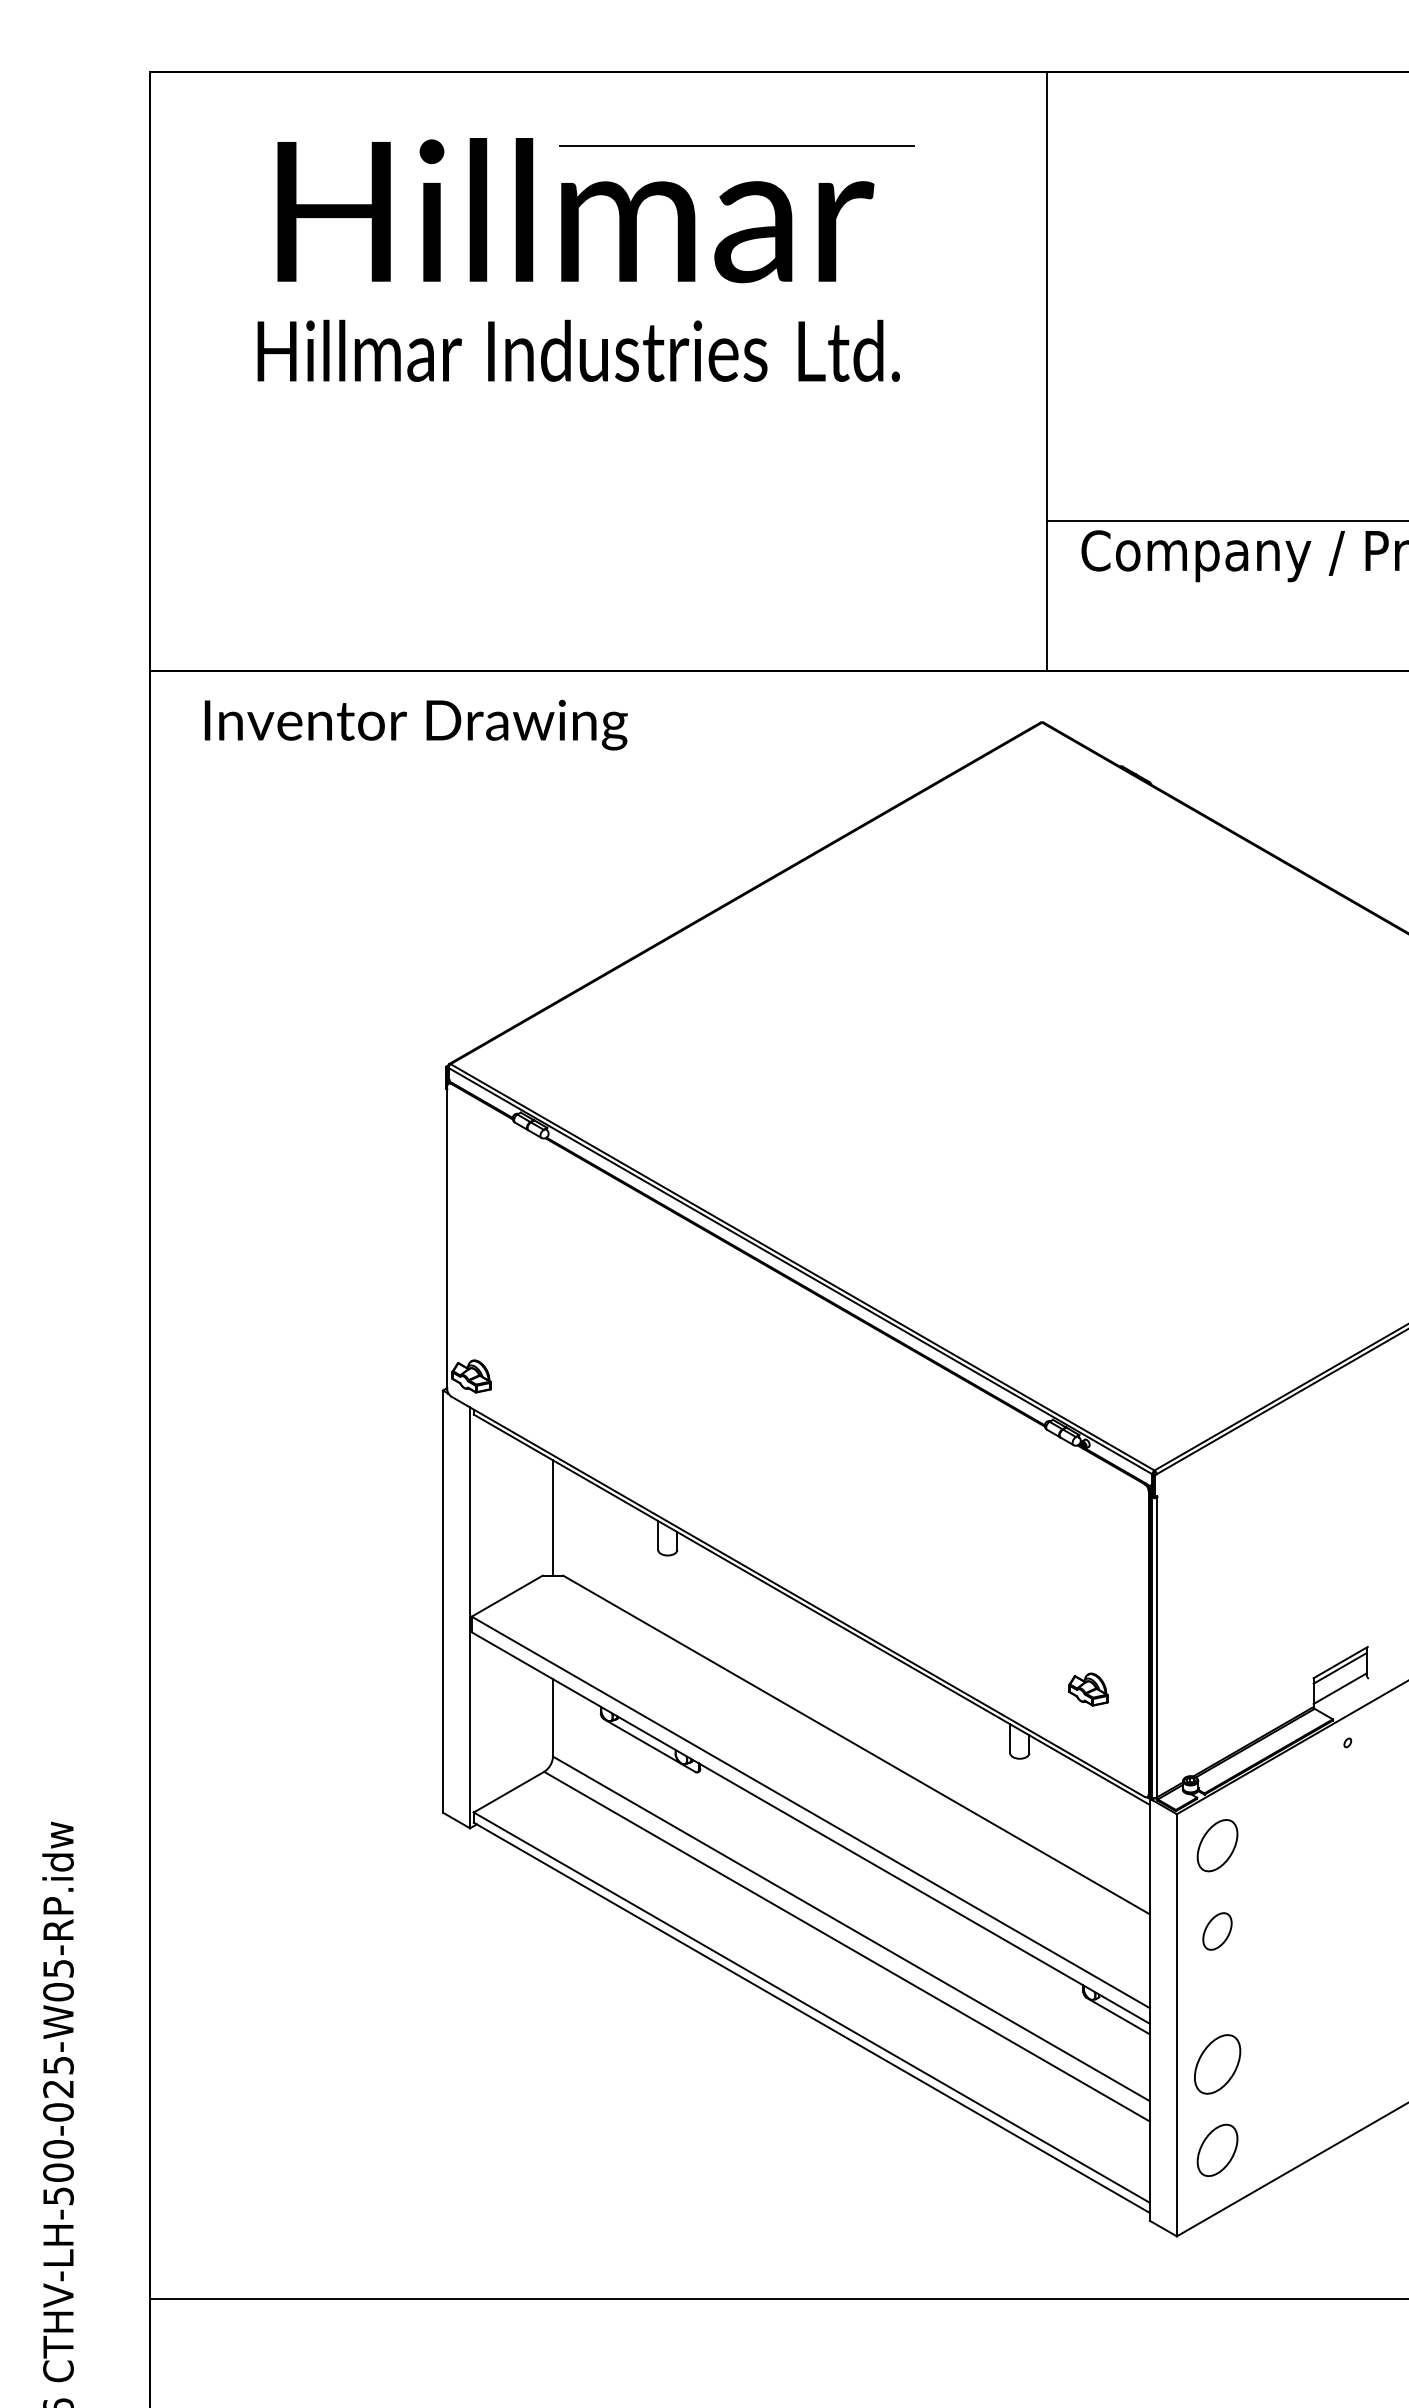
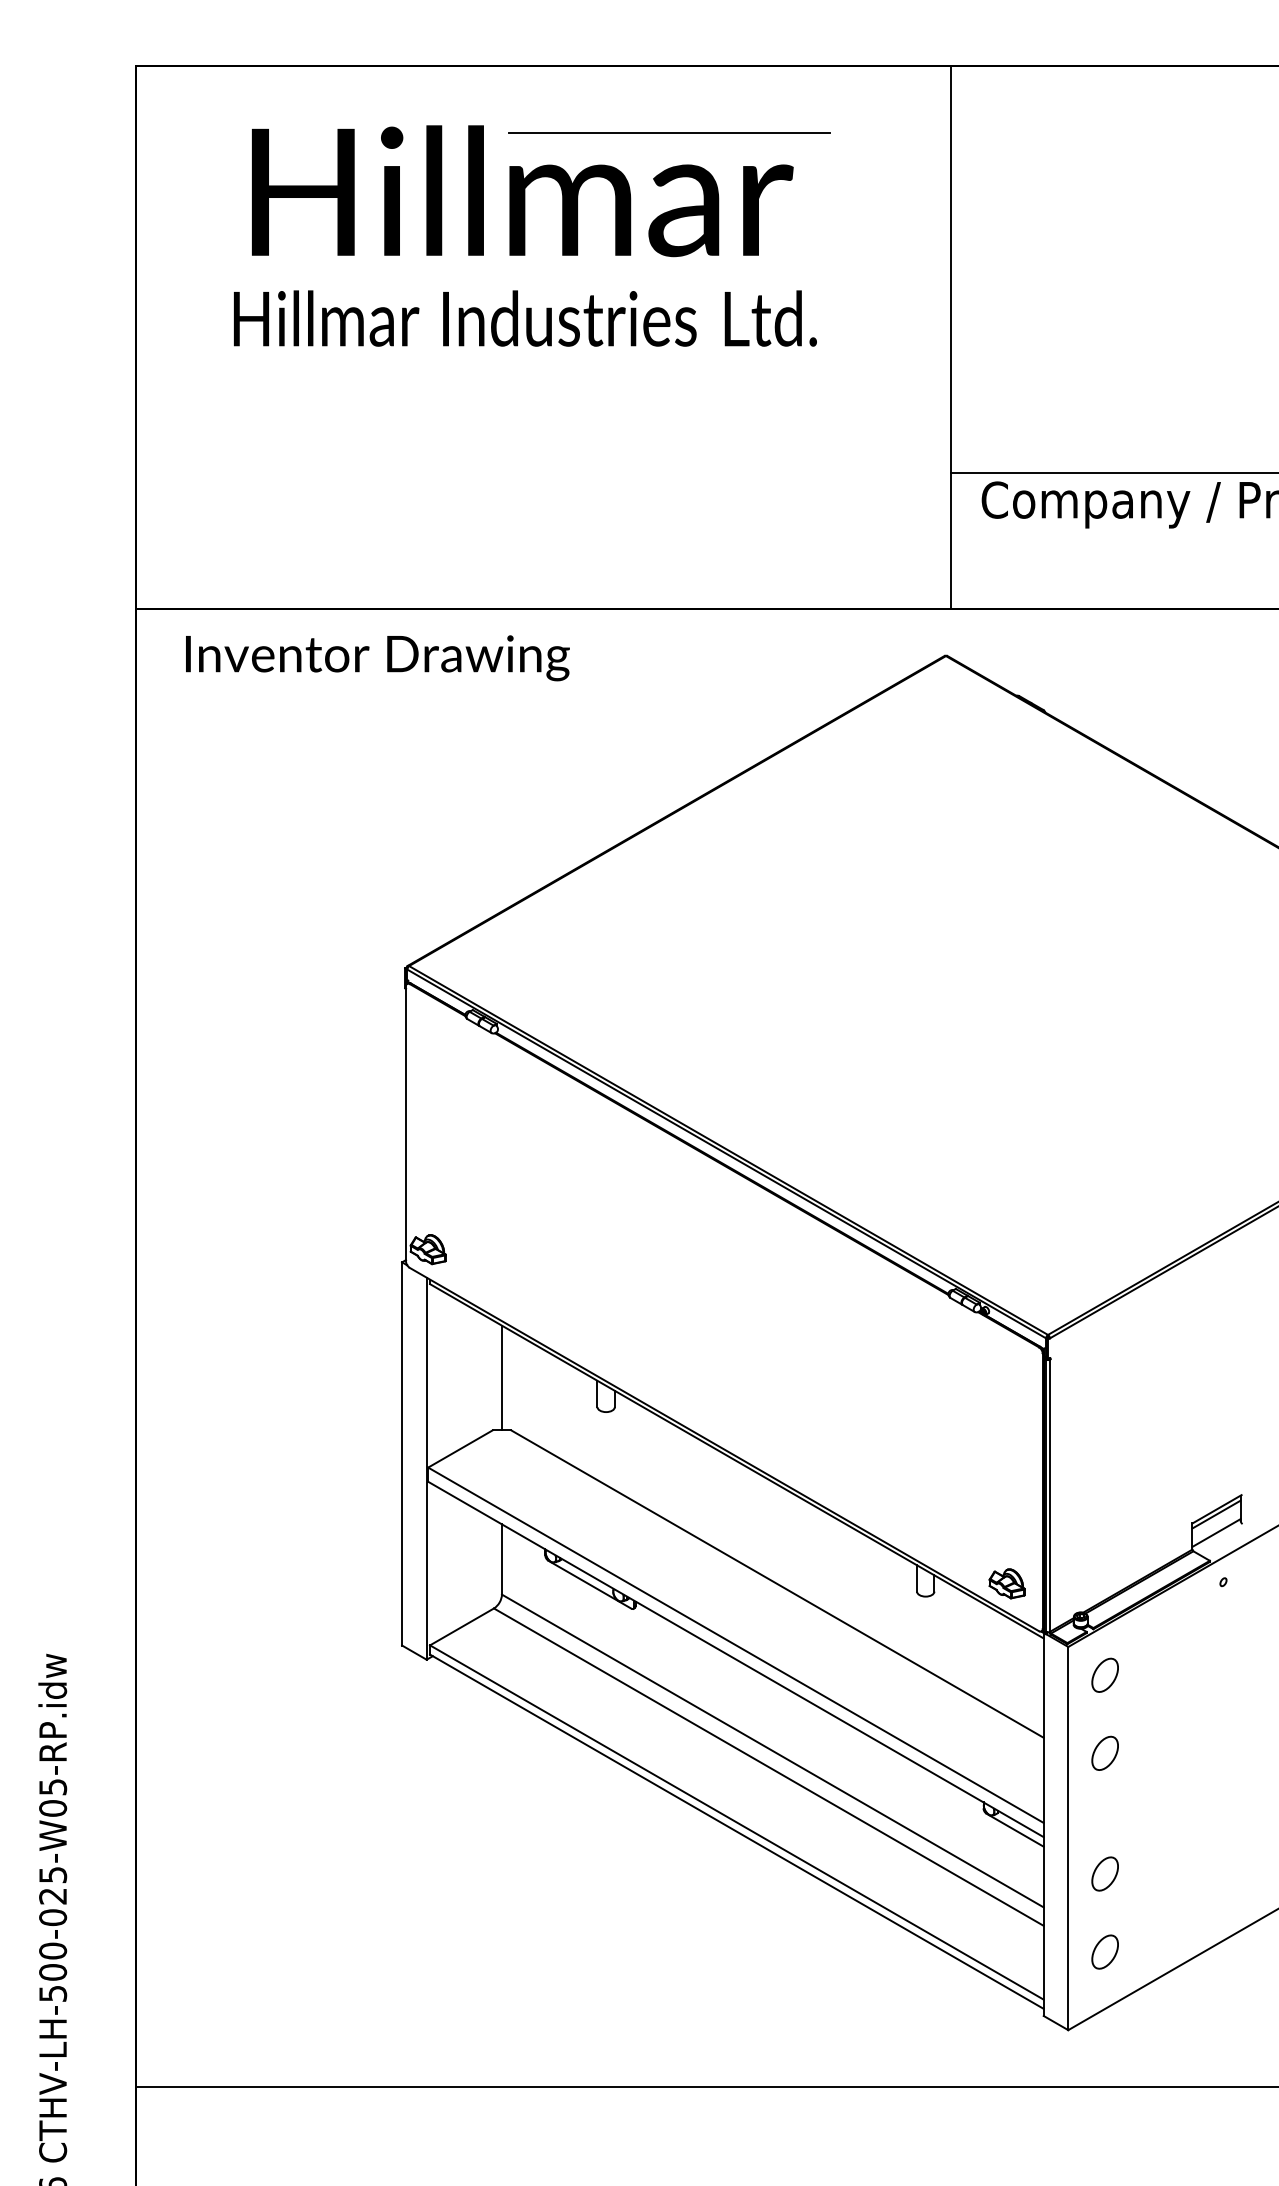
part: (1087, 1689) -> (1006, 1583), moved
part: (1216, 1844) -> (1104, 1674), size x0.71
part: (1216, 2063) -> (1104, 1873), size x0.62
part: (1216, 2149) -> (1104, 1951), size x0.71

